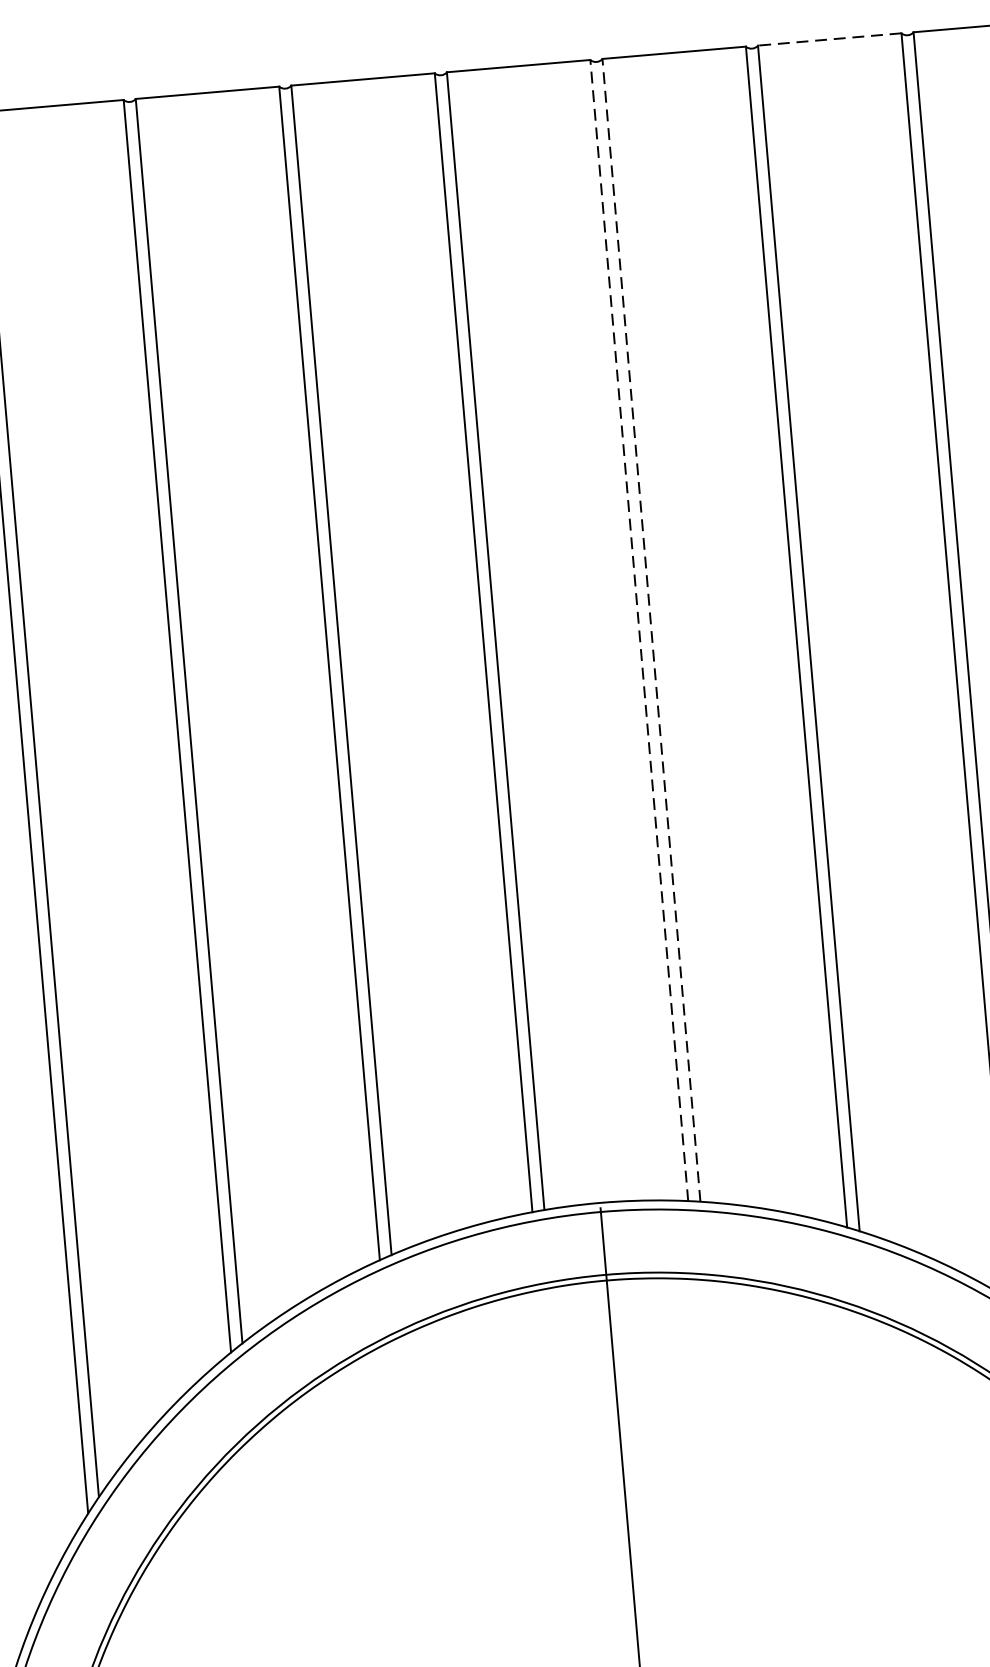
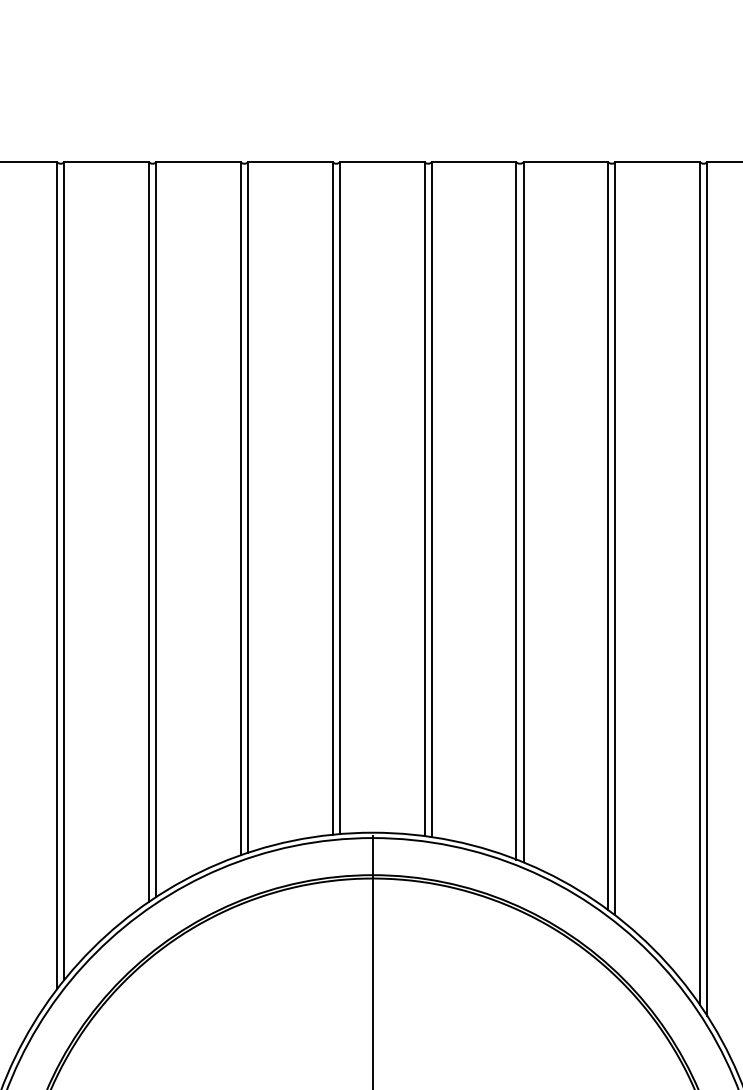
line: (829, 39) -> (565, 162), dashed -> solid
line: (651, 630) -> (431, 499), dashed -> solid
line: (639, 631) -> (424, 499), dashed -> solid

